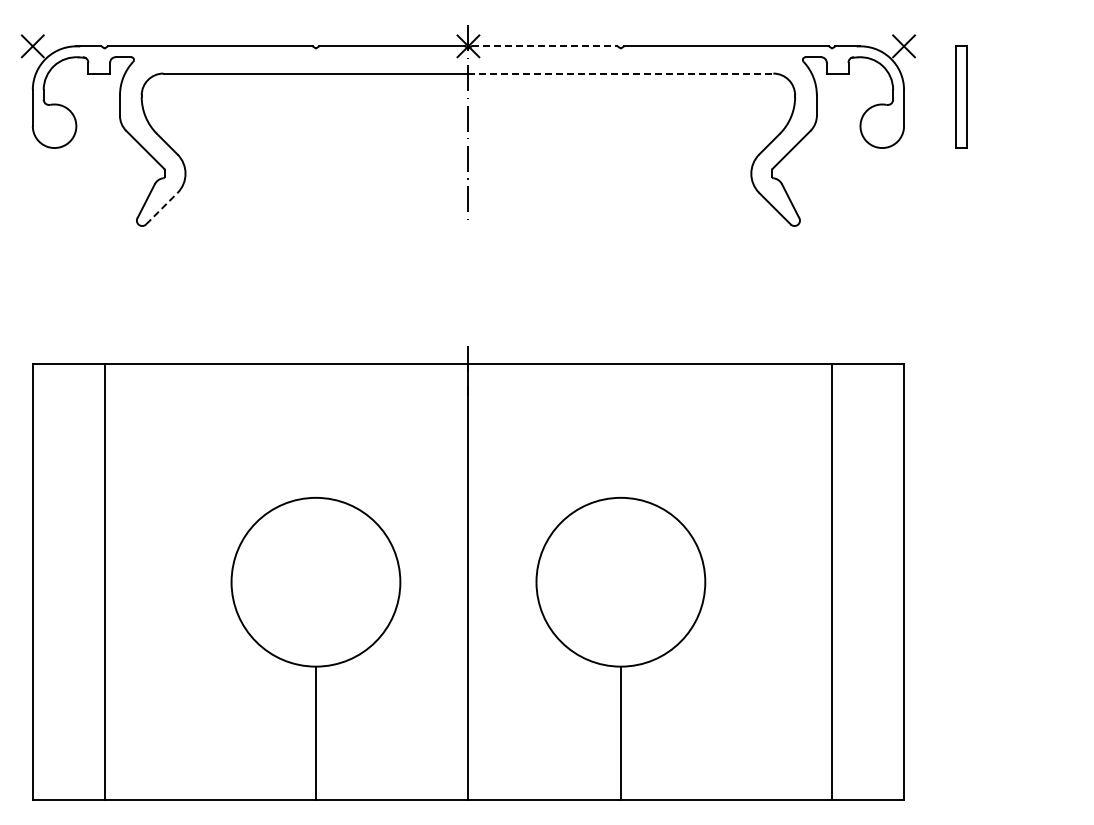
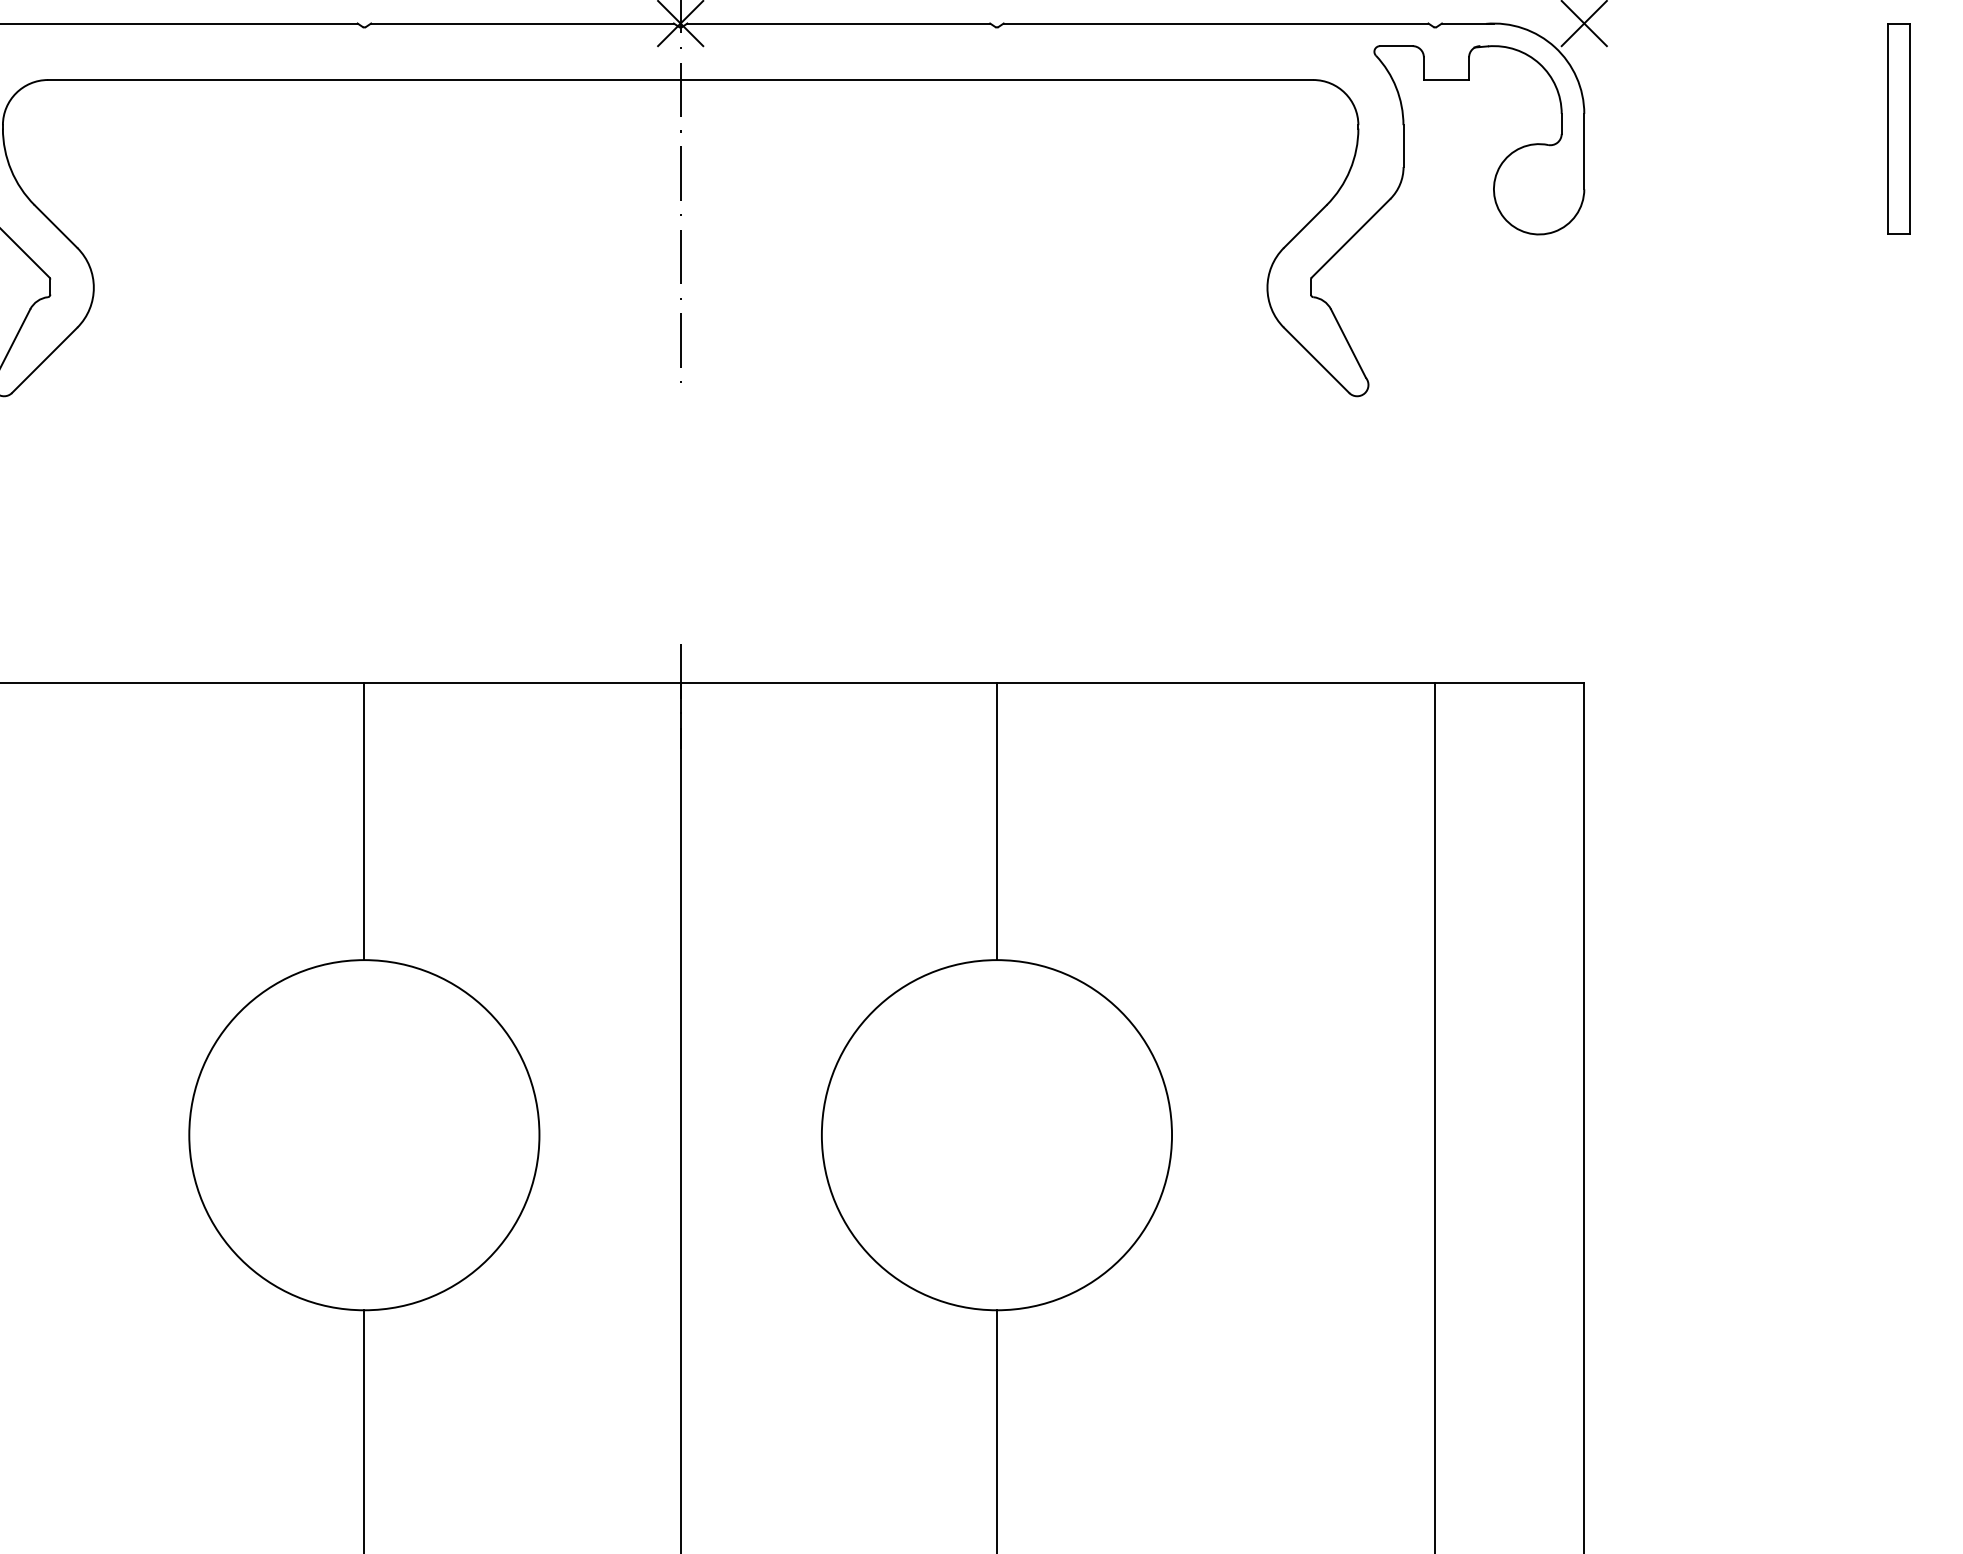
line: (544, 46) -> (838, 23), dashed -> solid
line: (621, 73) -> (998, 79), dashed -> solid
part: (961, 96) -> (1898, 127), moved
line: (162, 208) -> (46, 359), dashed -> solid
line: (315, 430) -> (363, 820), added
line: (620, 430) -> (996, 820), added

